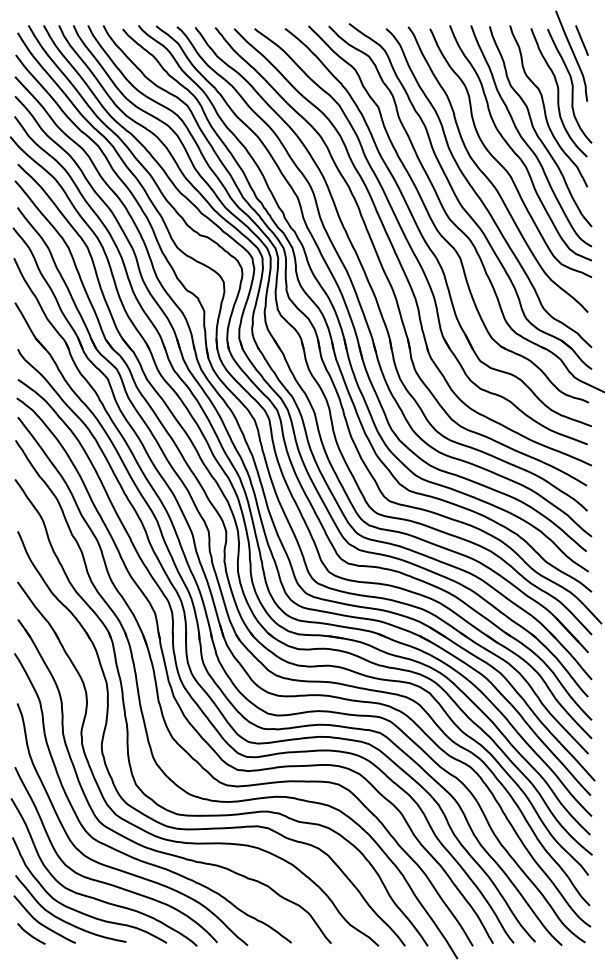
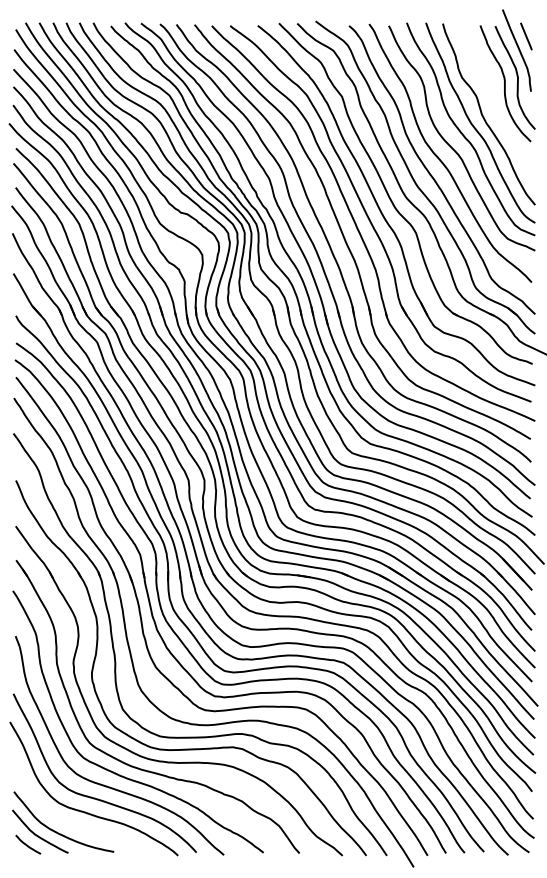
curve: (545, 107) -> (493, 97), removed
curve: (83, 912) -> (75, 825), removed

